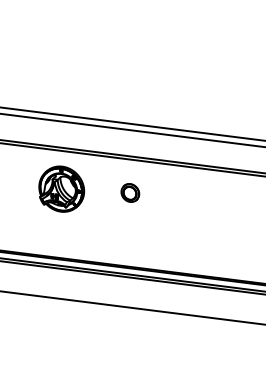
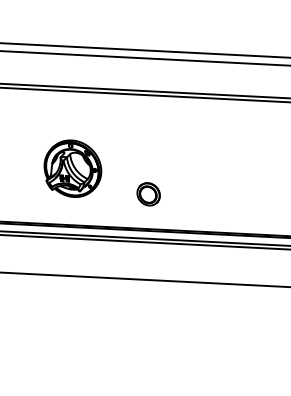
part: (61, 188) -> (72, 167), moved
part: (130, 192) -> (148, 193), moved

